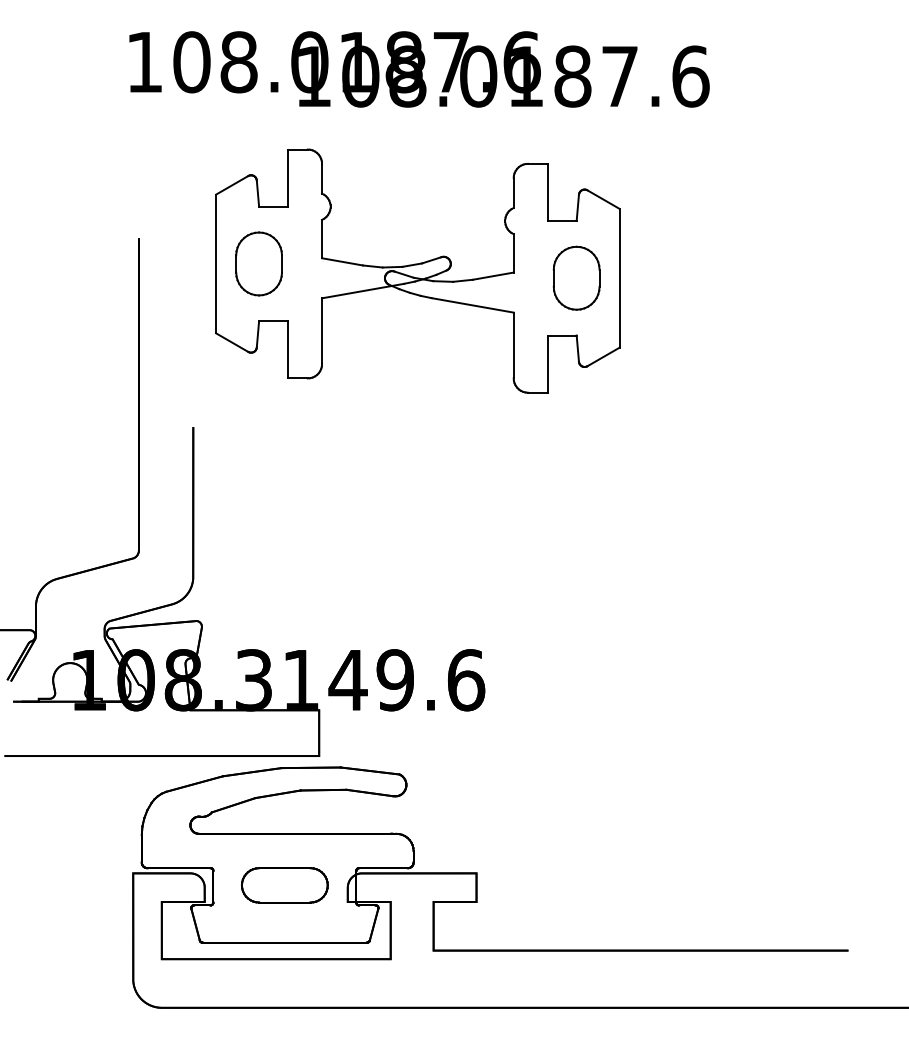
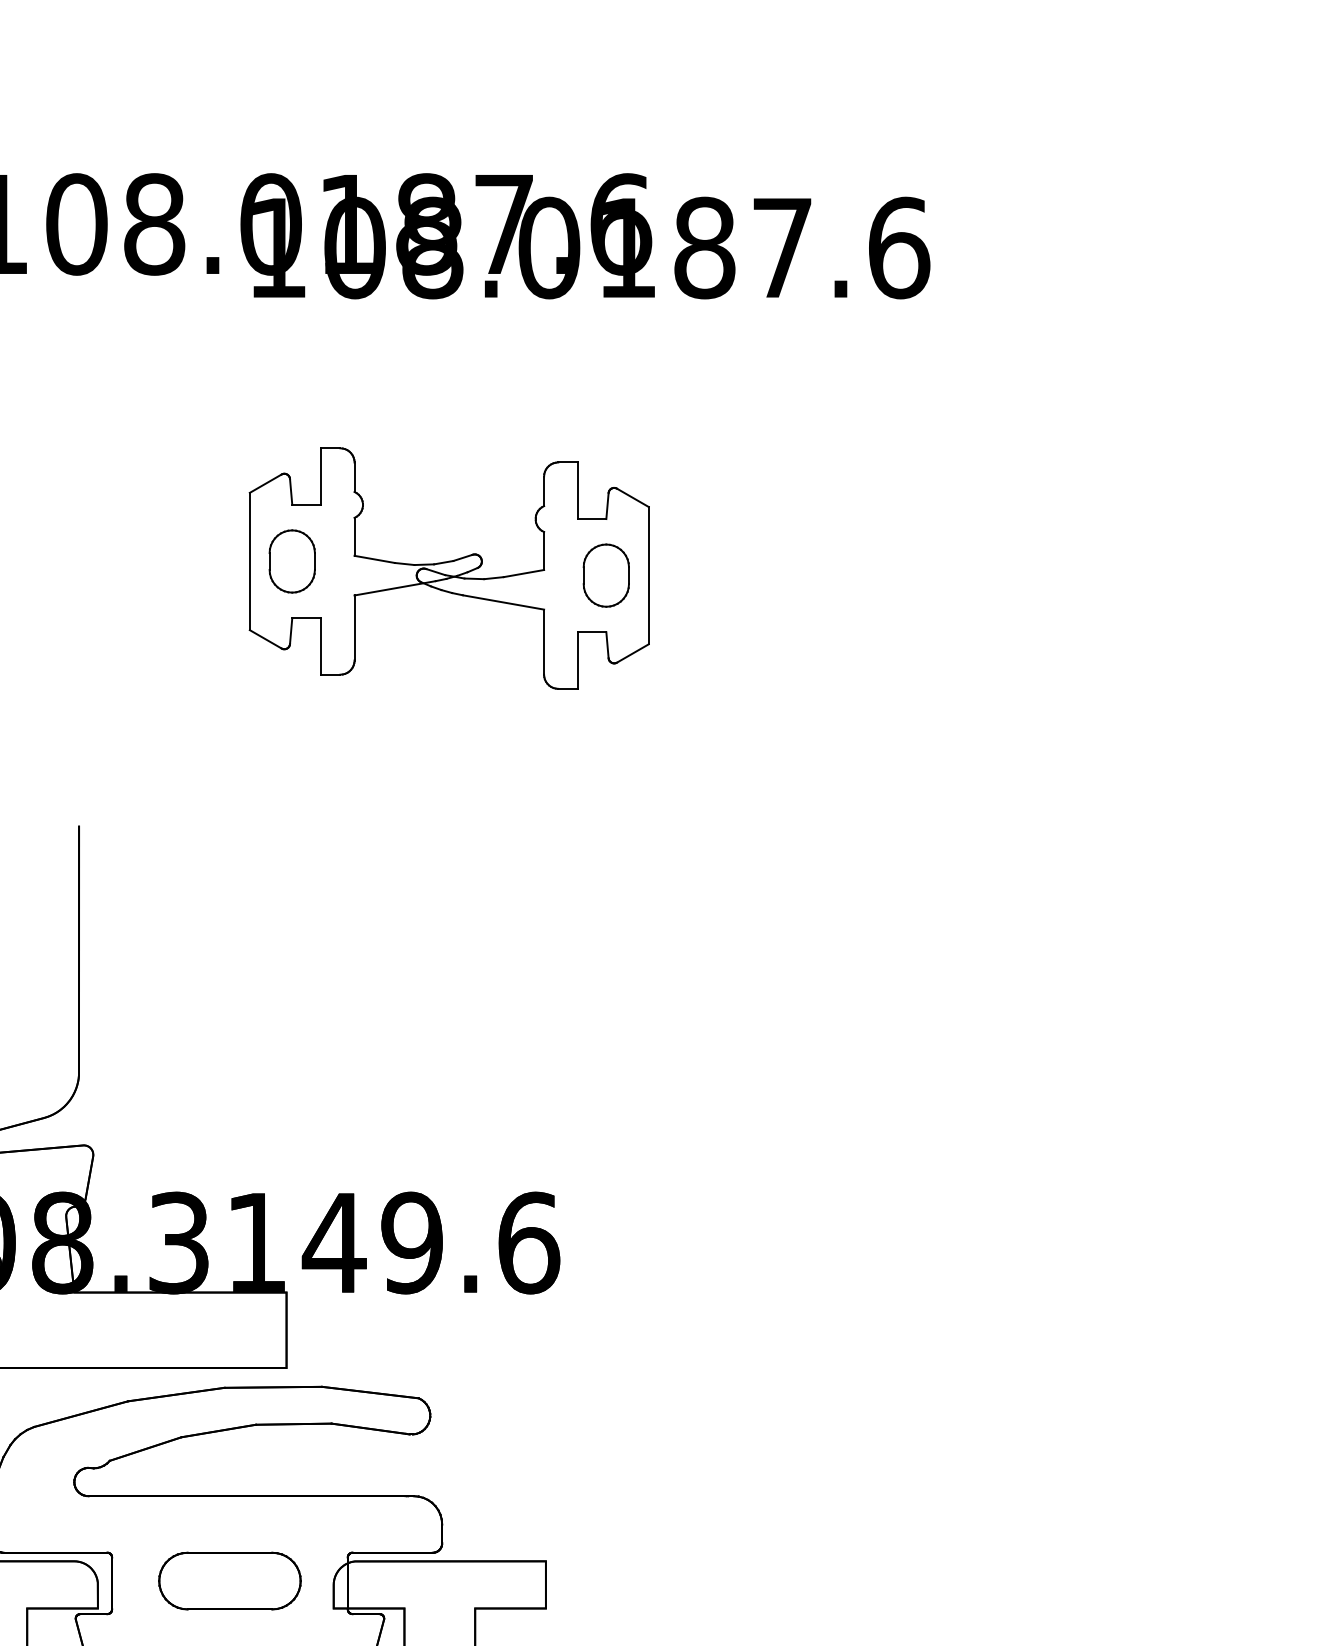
part: (417, 270) -> (448, 567), size x0.6

